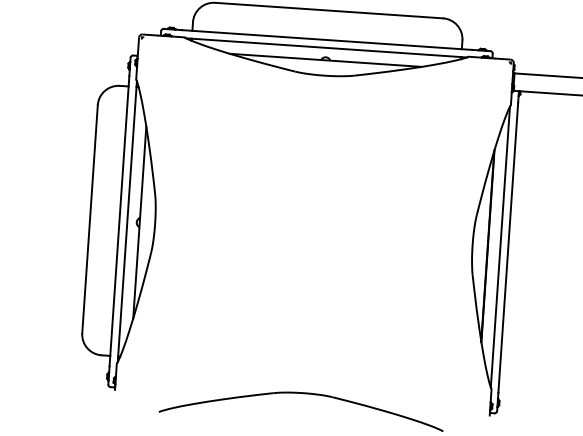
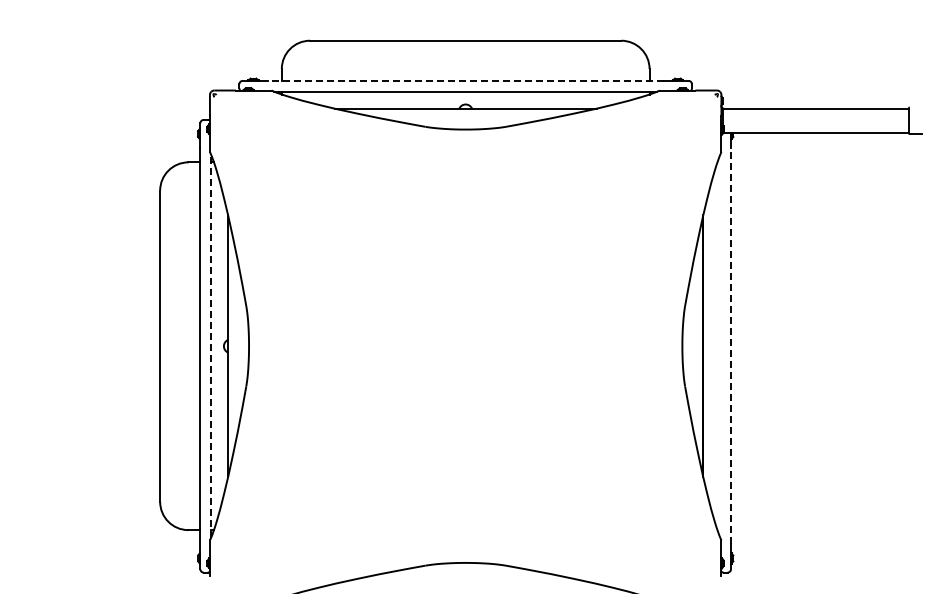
line: (326, 39) -> (465, 80), solid -> dashed
line: (127, 221) -> (211, 346), solid -> dashed
line: (500, 246) -> (720, 345), removed
line: (508, 247) -> (731, 345), solid -> dashed

